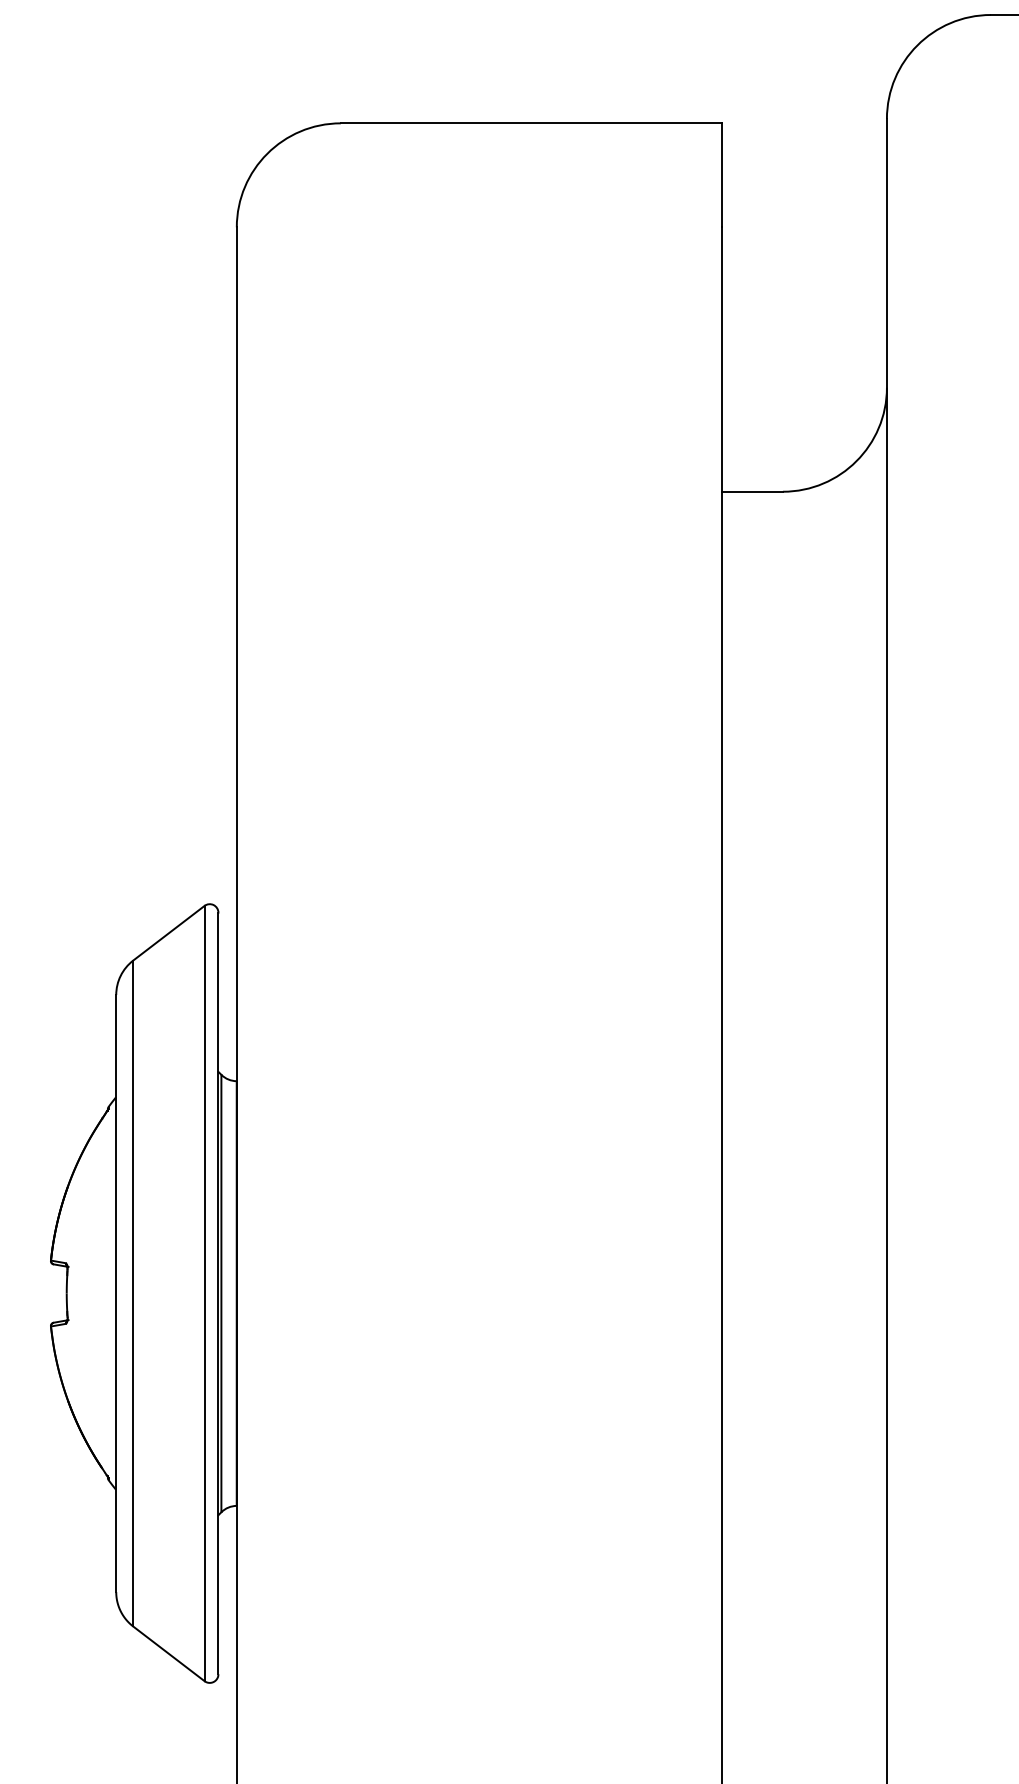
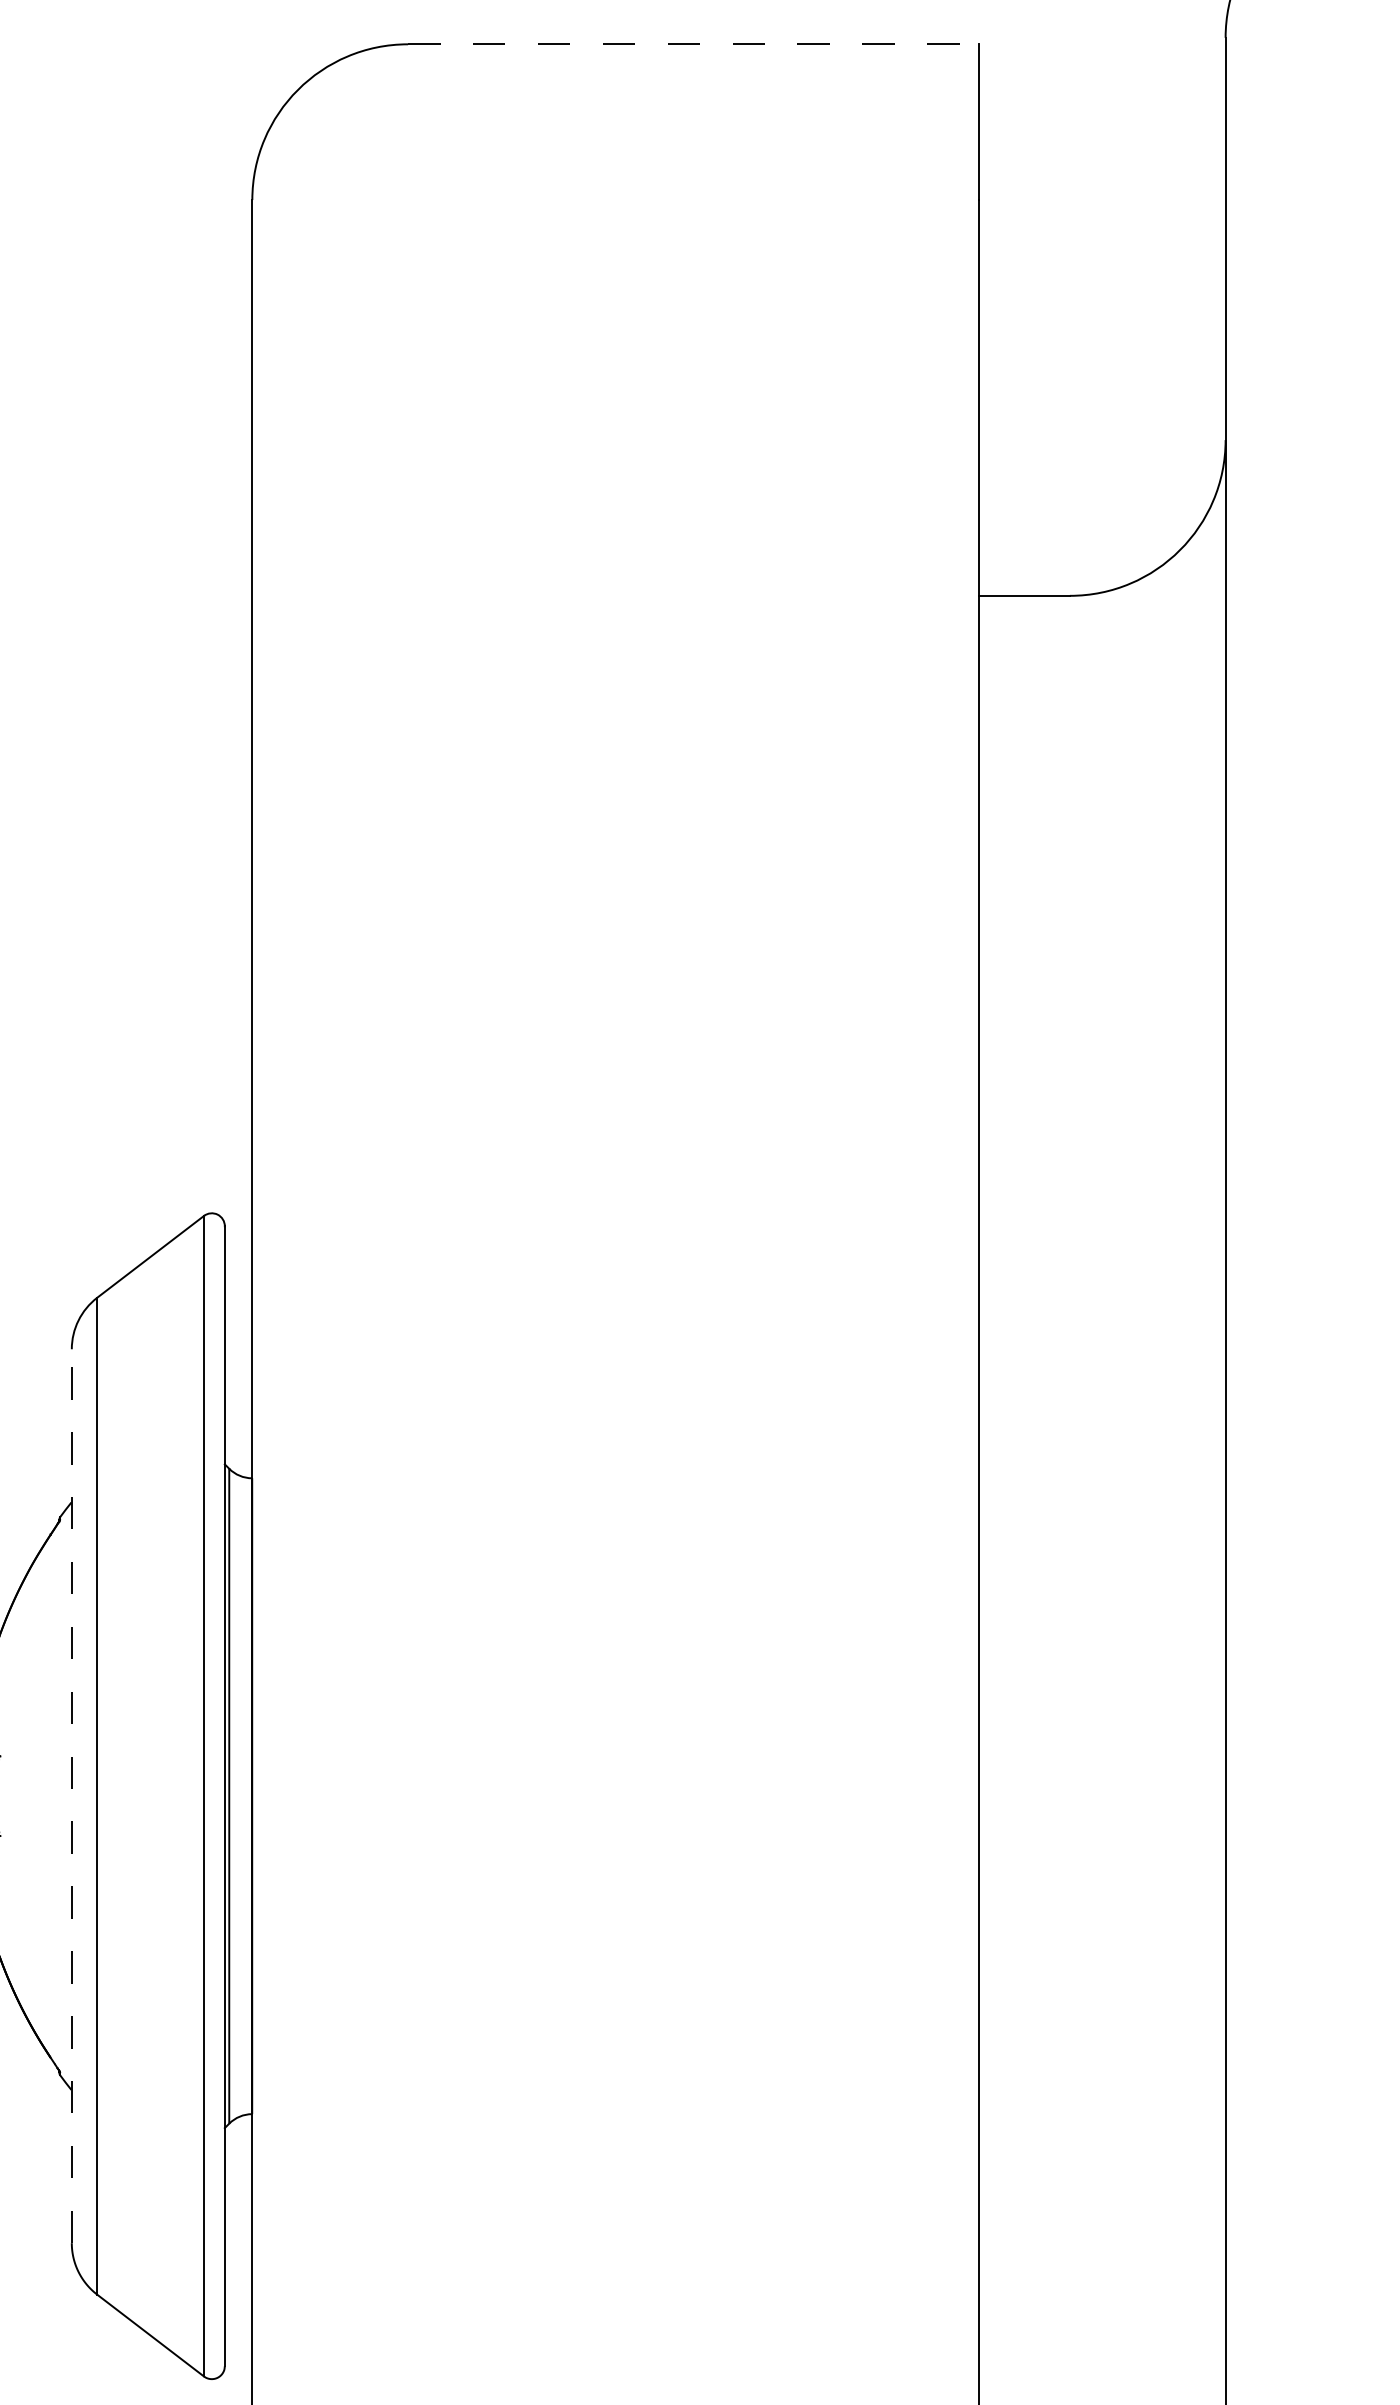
line: (531, 123) -> (693, 44), solid -> dashed
line: (116, 1293) -> (72, 1796), solid -> dashed

